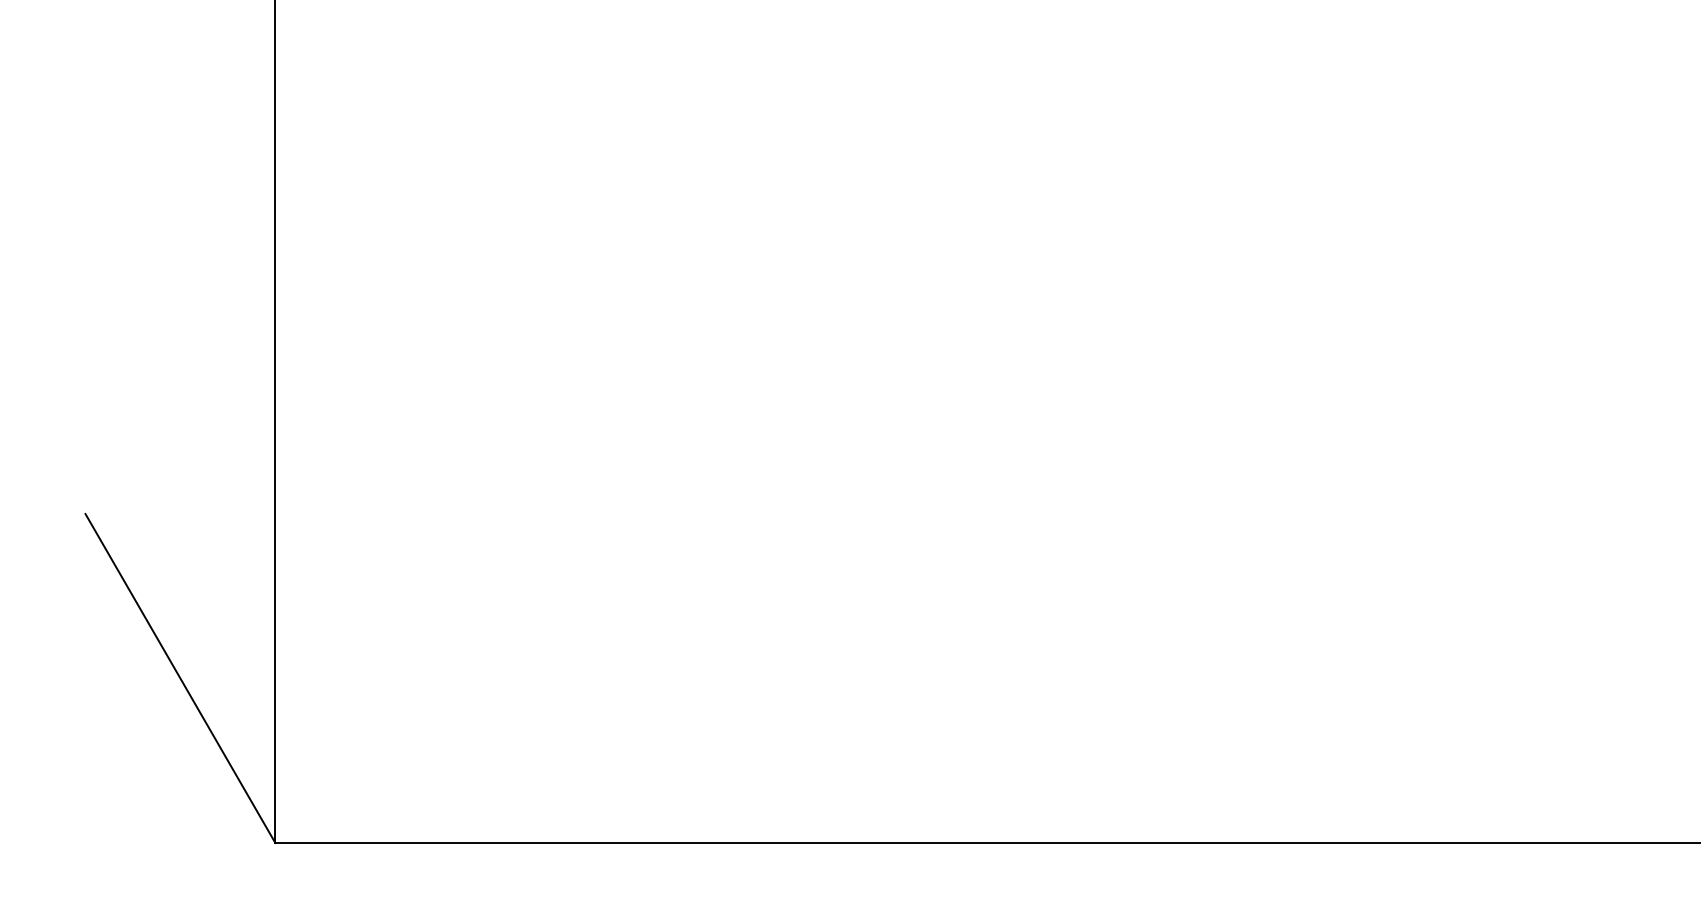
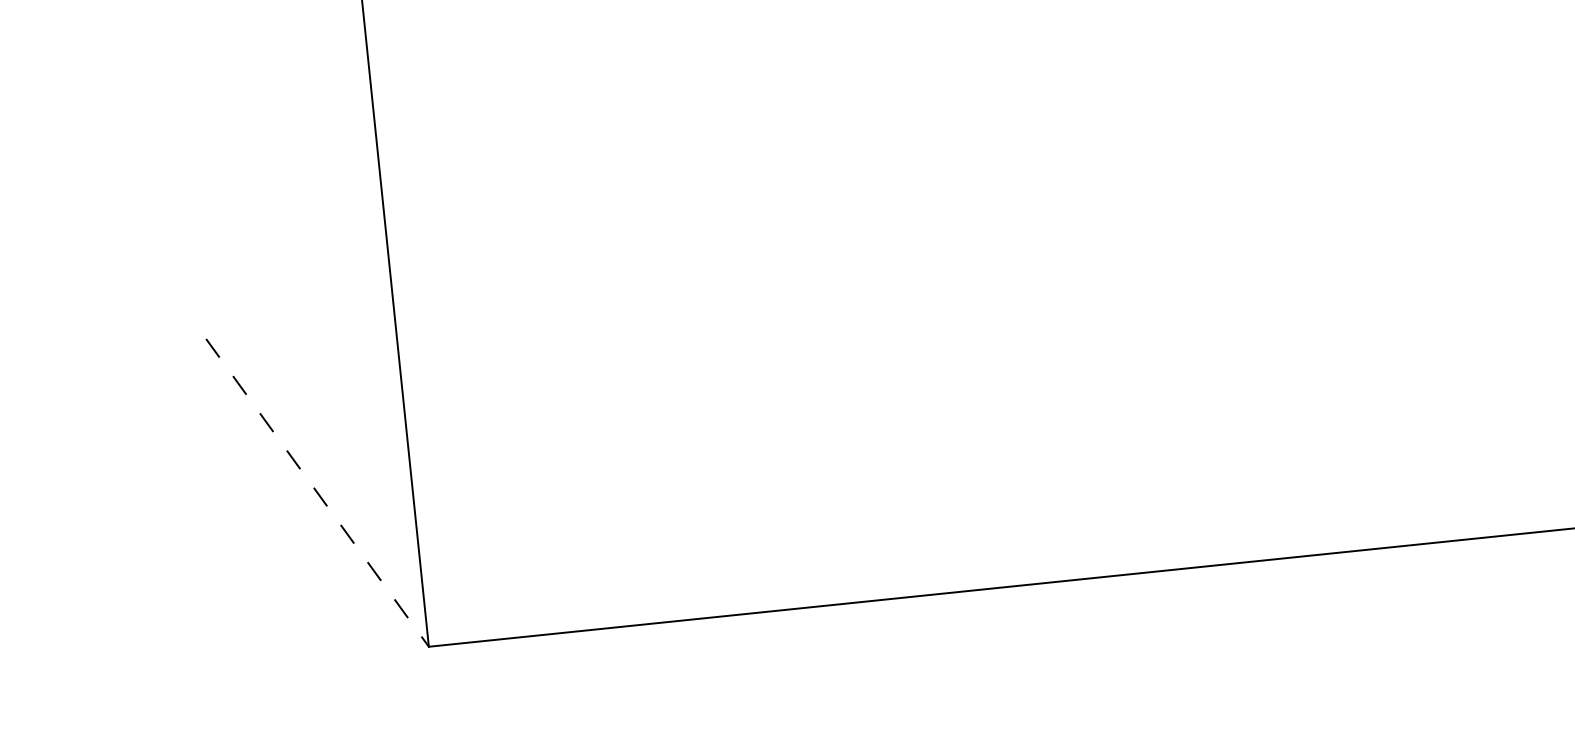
line: (180, 678) -> (317, 492), solid -> dashed

